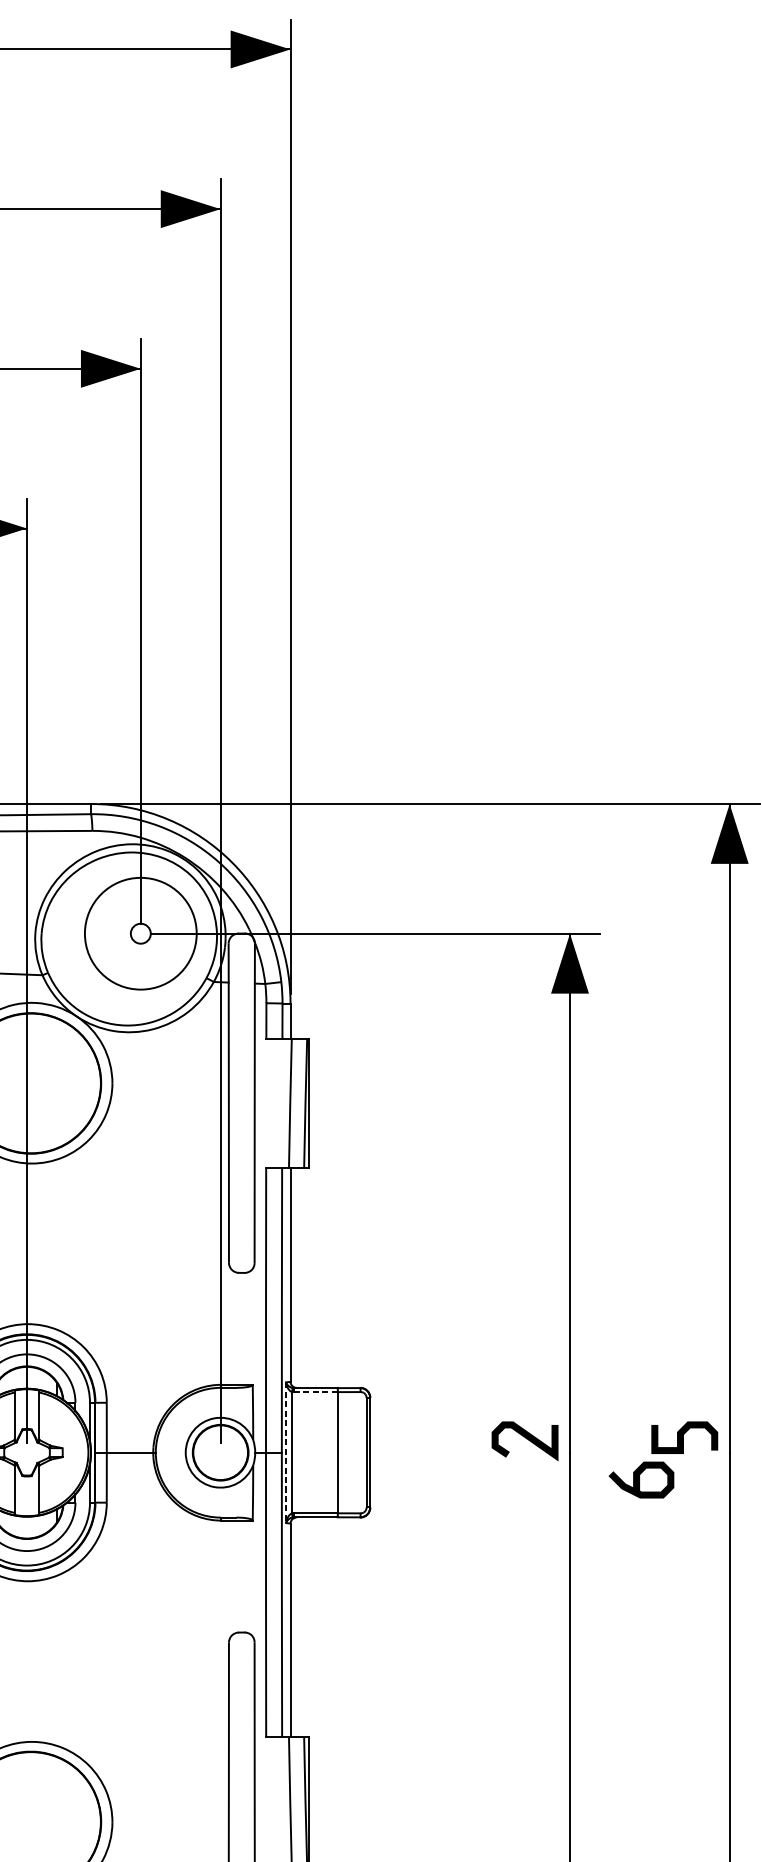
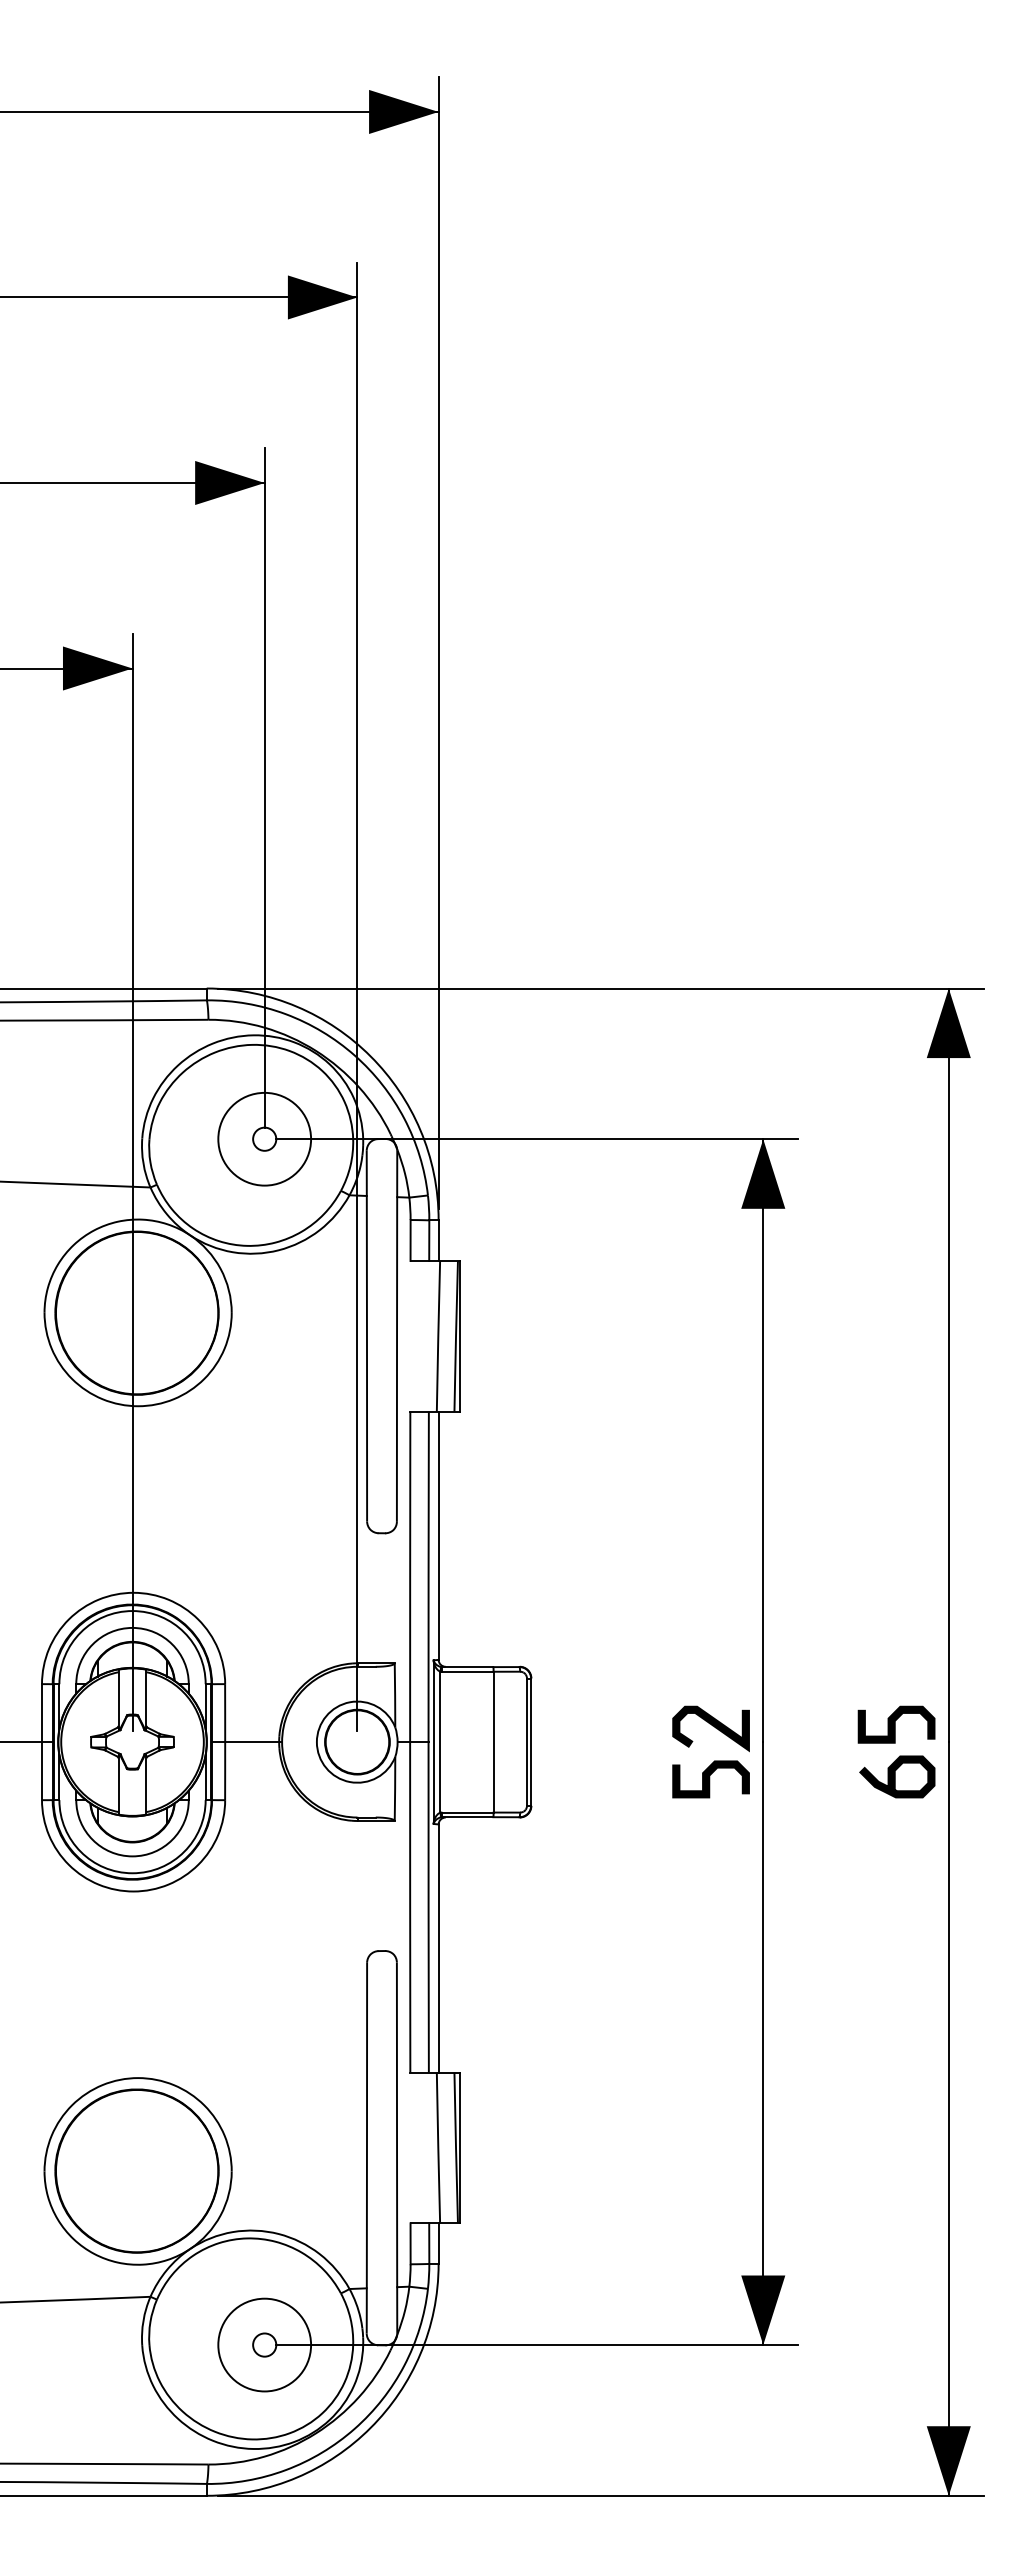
circle: (140, 933) -> (264, 1138), size x0.71
line: (316, 1391) -> (468, 1671), dashed -> solid
line: (286, 1453) -> (433, 1742), dashed -> solid
curve: (639, 1479) -> (895, 1776), moved
curve: (524, 1484) -> (710, 1779), added

